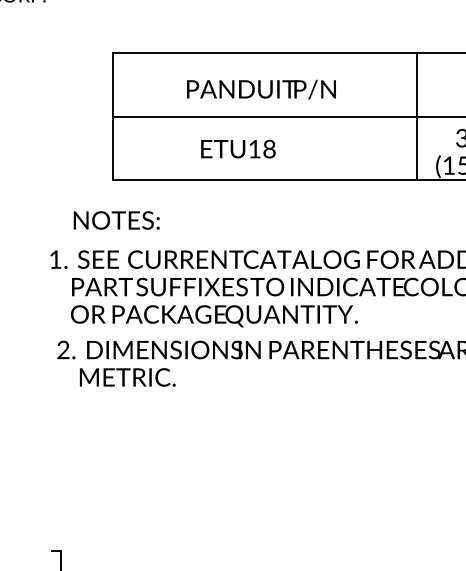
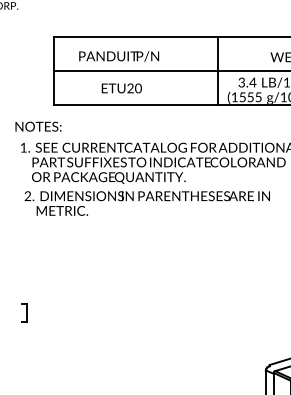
text: (262, 89) -> (119, 56), moved
text: (262, 149) -> (134, 88), ETU18 -> ETU20
text: (116, 220) -> (38, 126), moved

